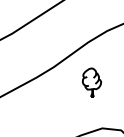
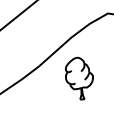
part: (91, 82) -> (79, 78), size x1.43

